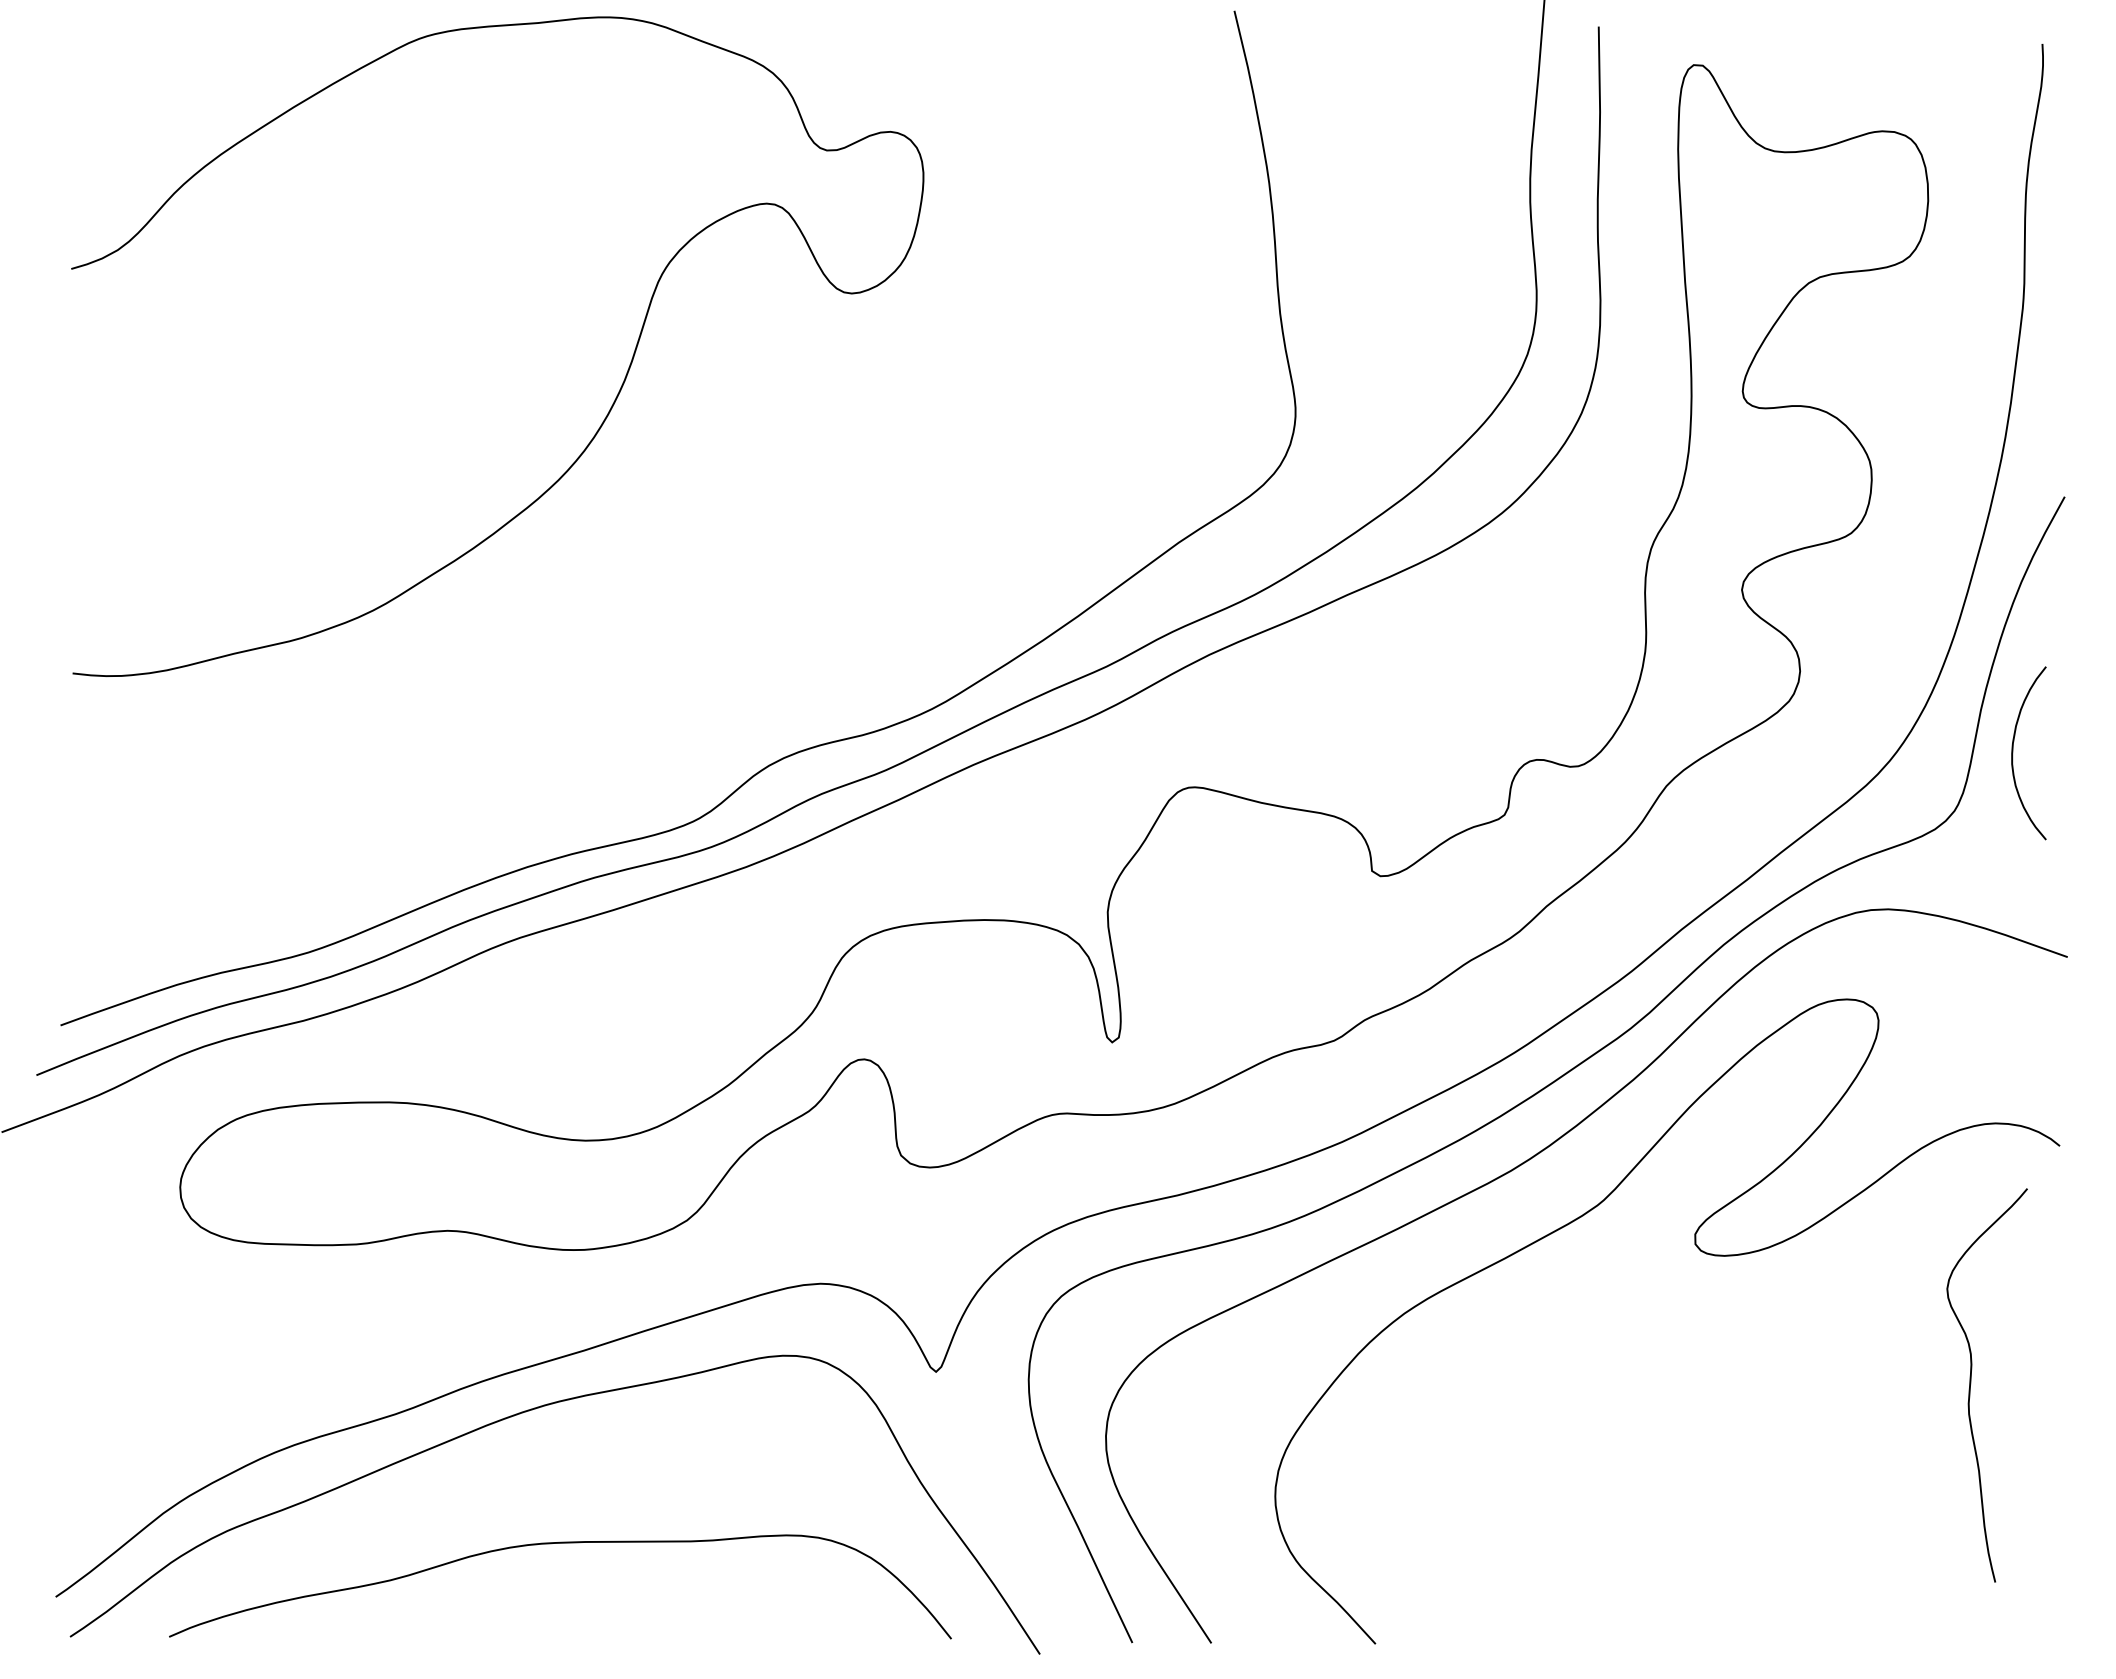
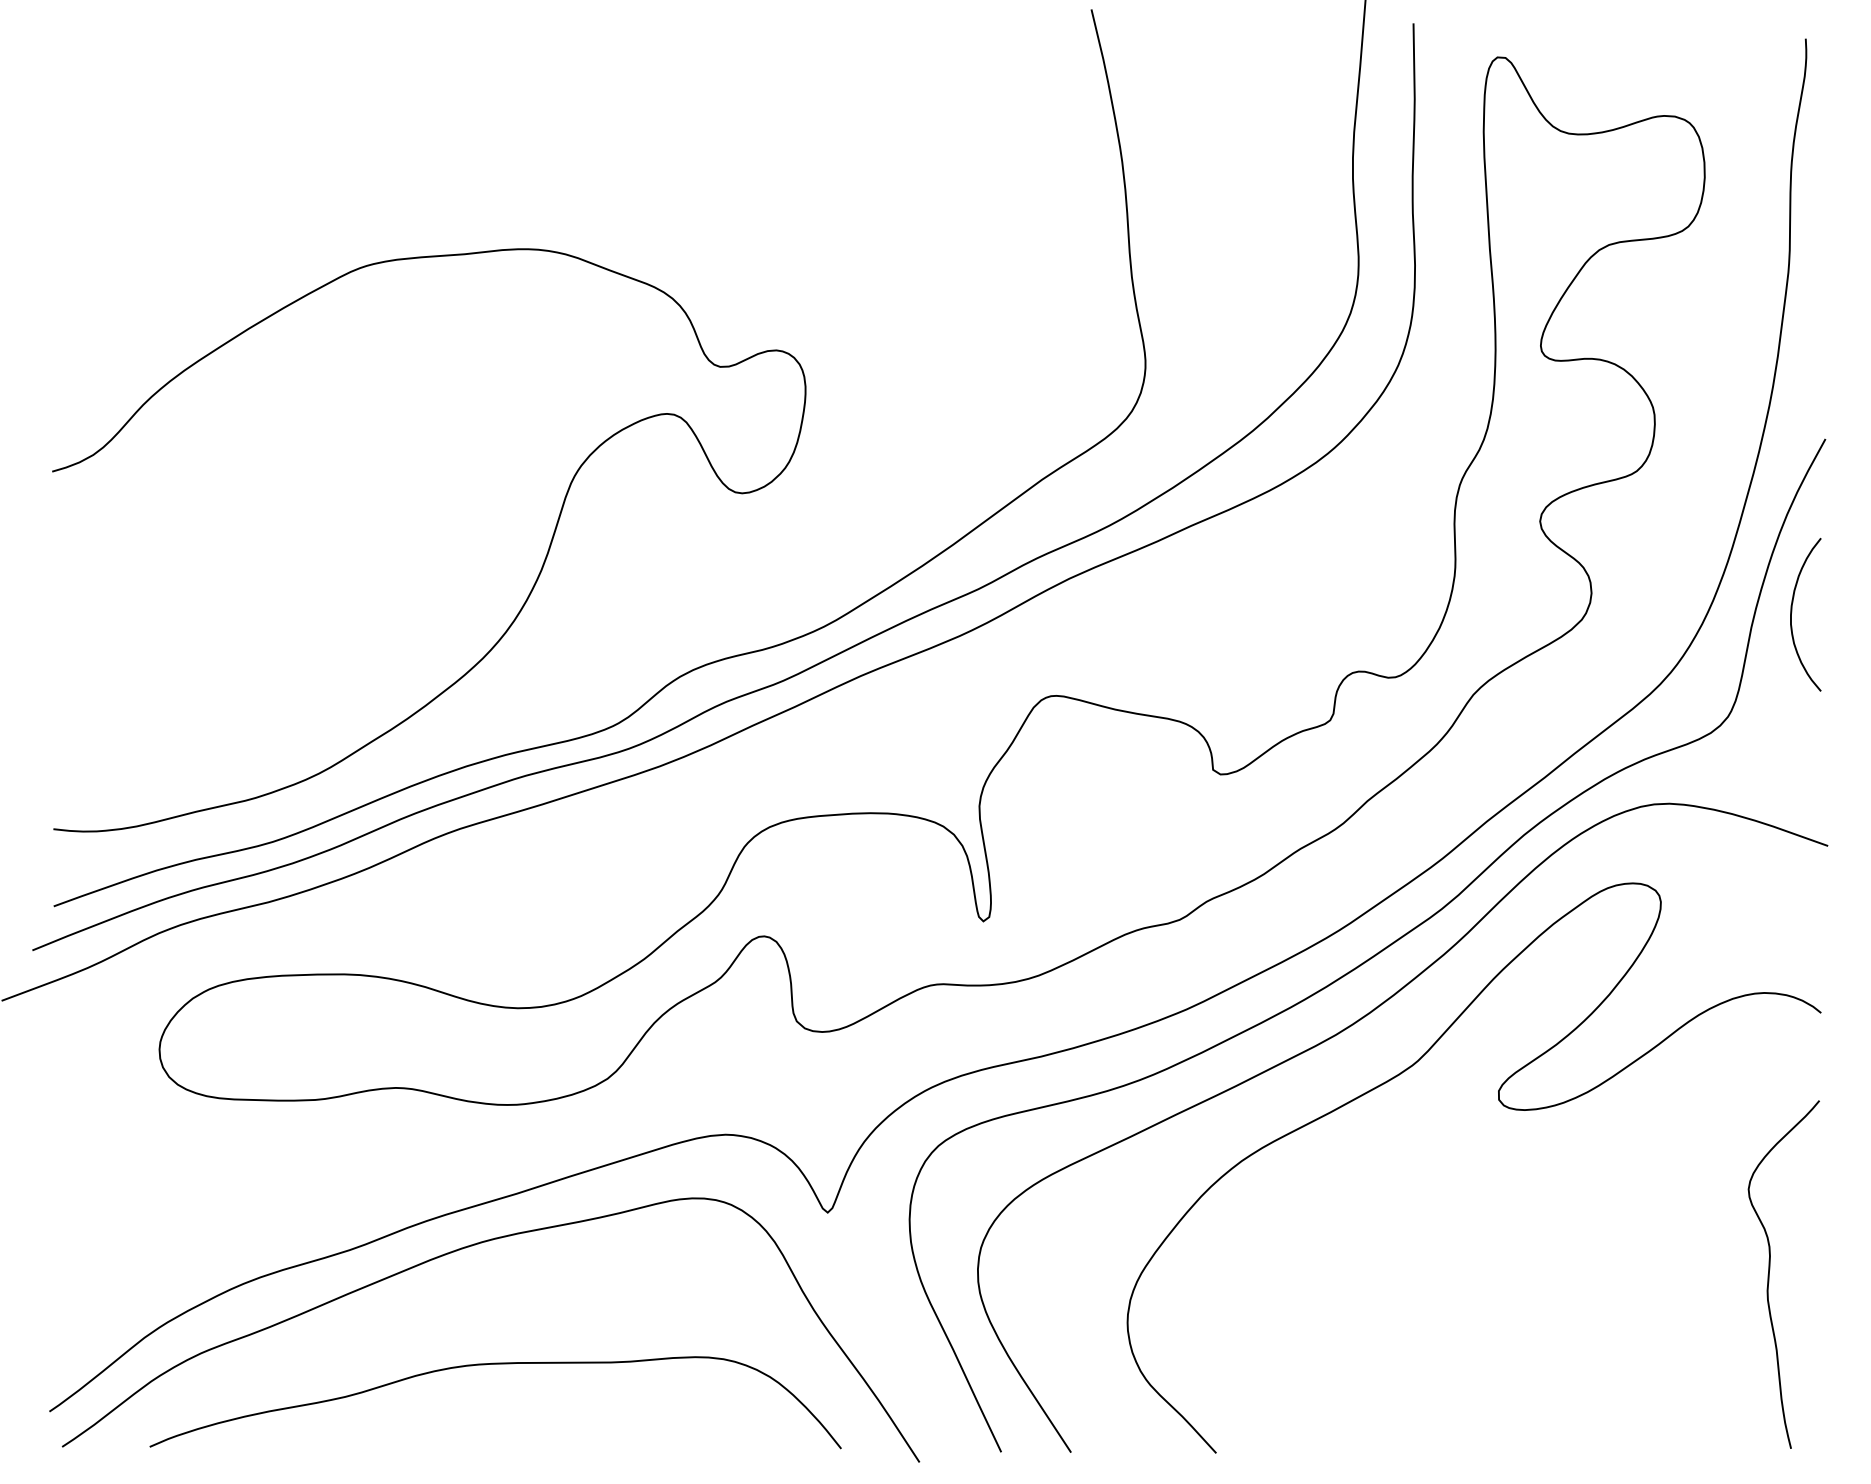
curve: (612, 403) -> (530, 590), moved
curve: (2013, 750) -> (1792, 612), moved
curve: (1972, 1379) -> (1770, 1269), moved

